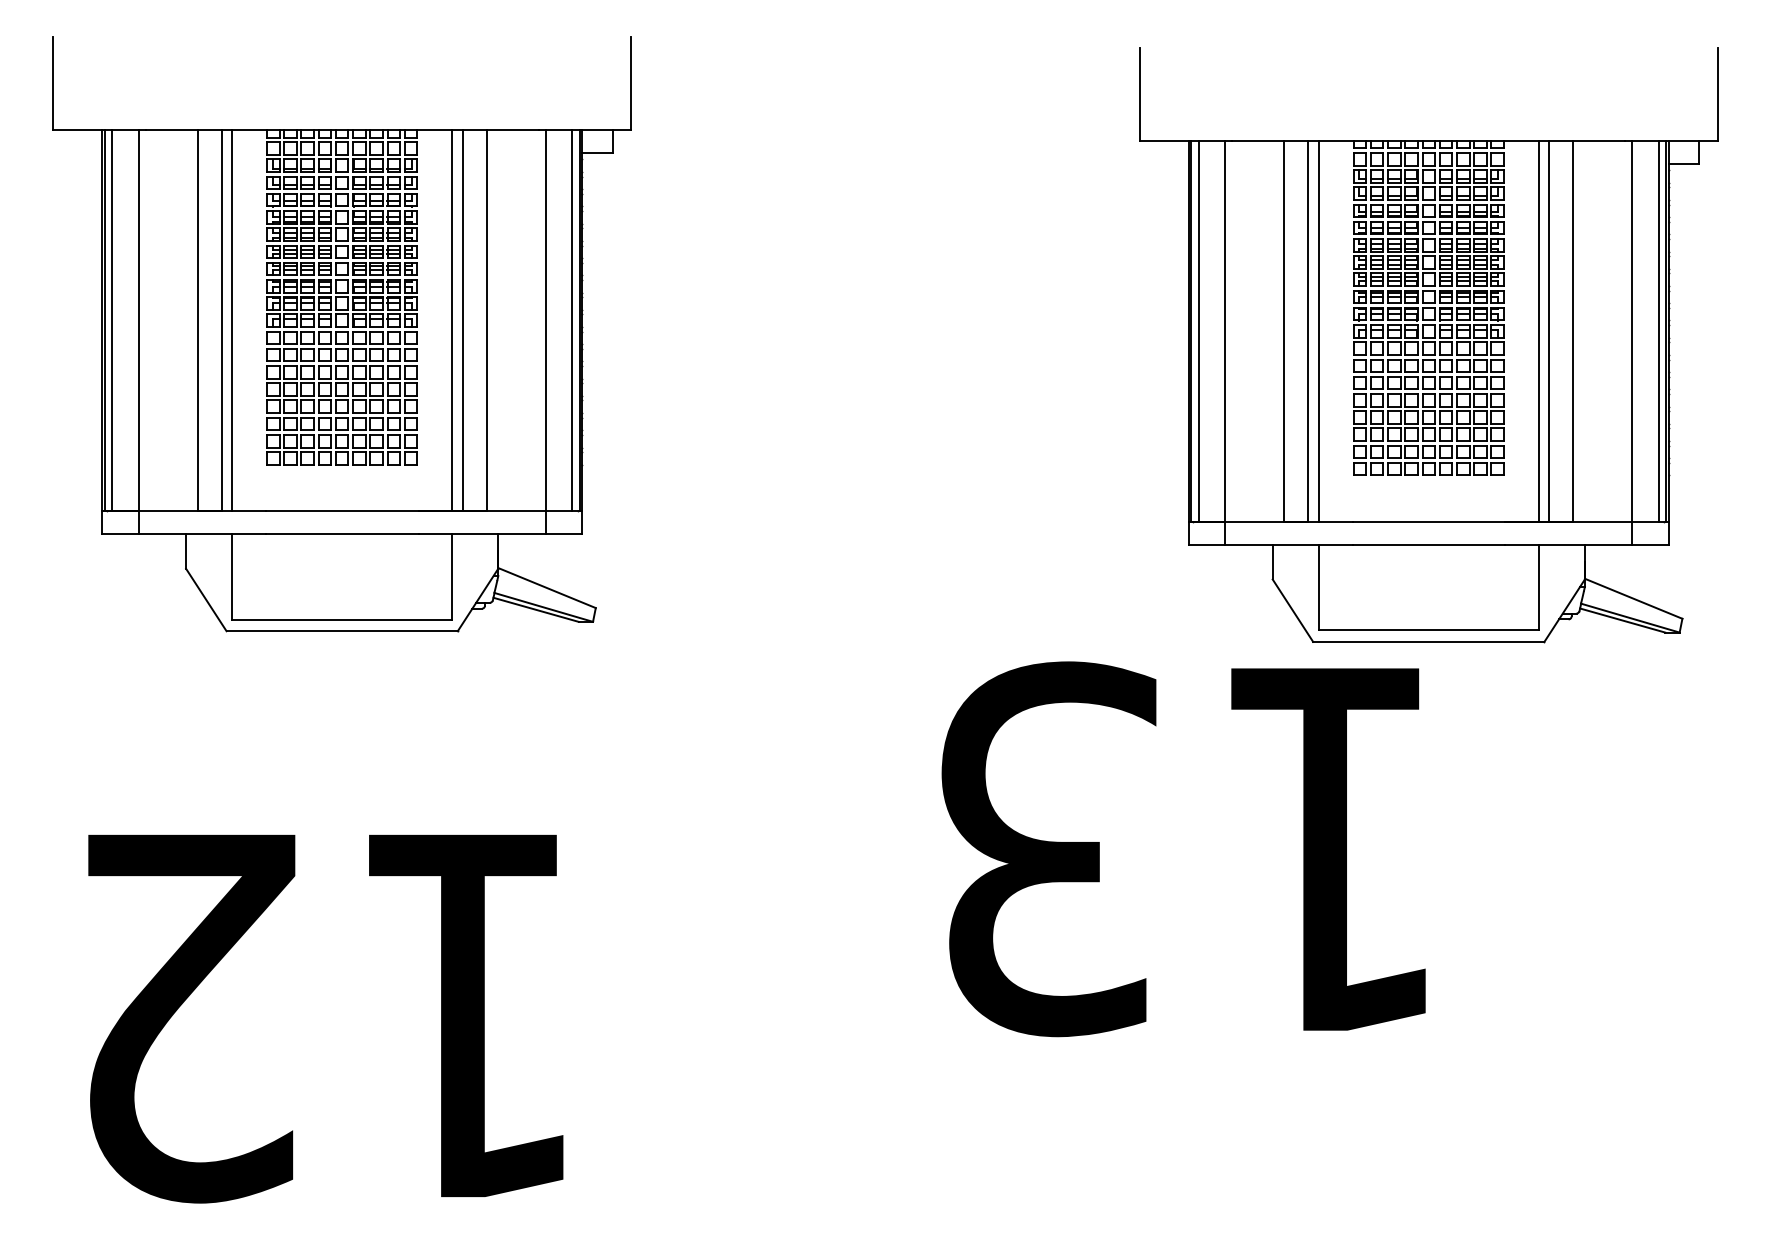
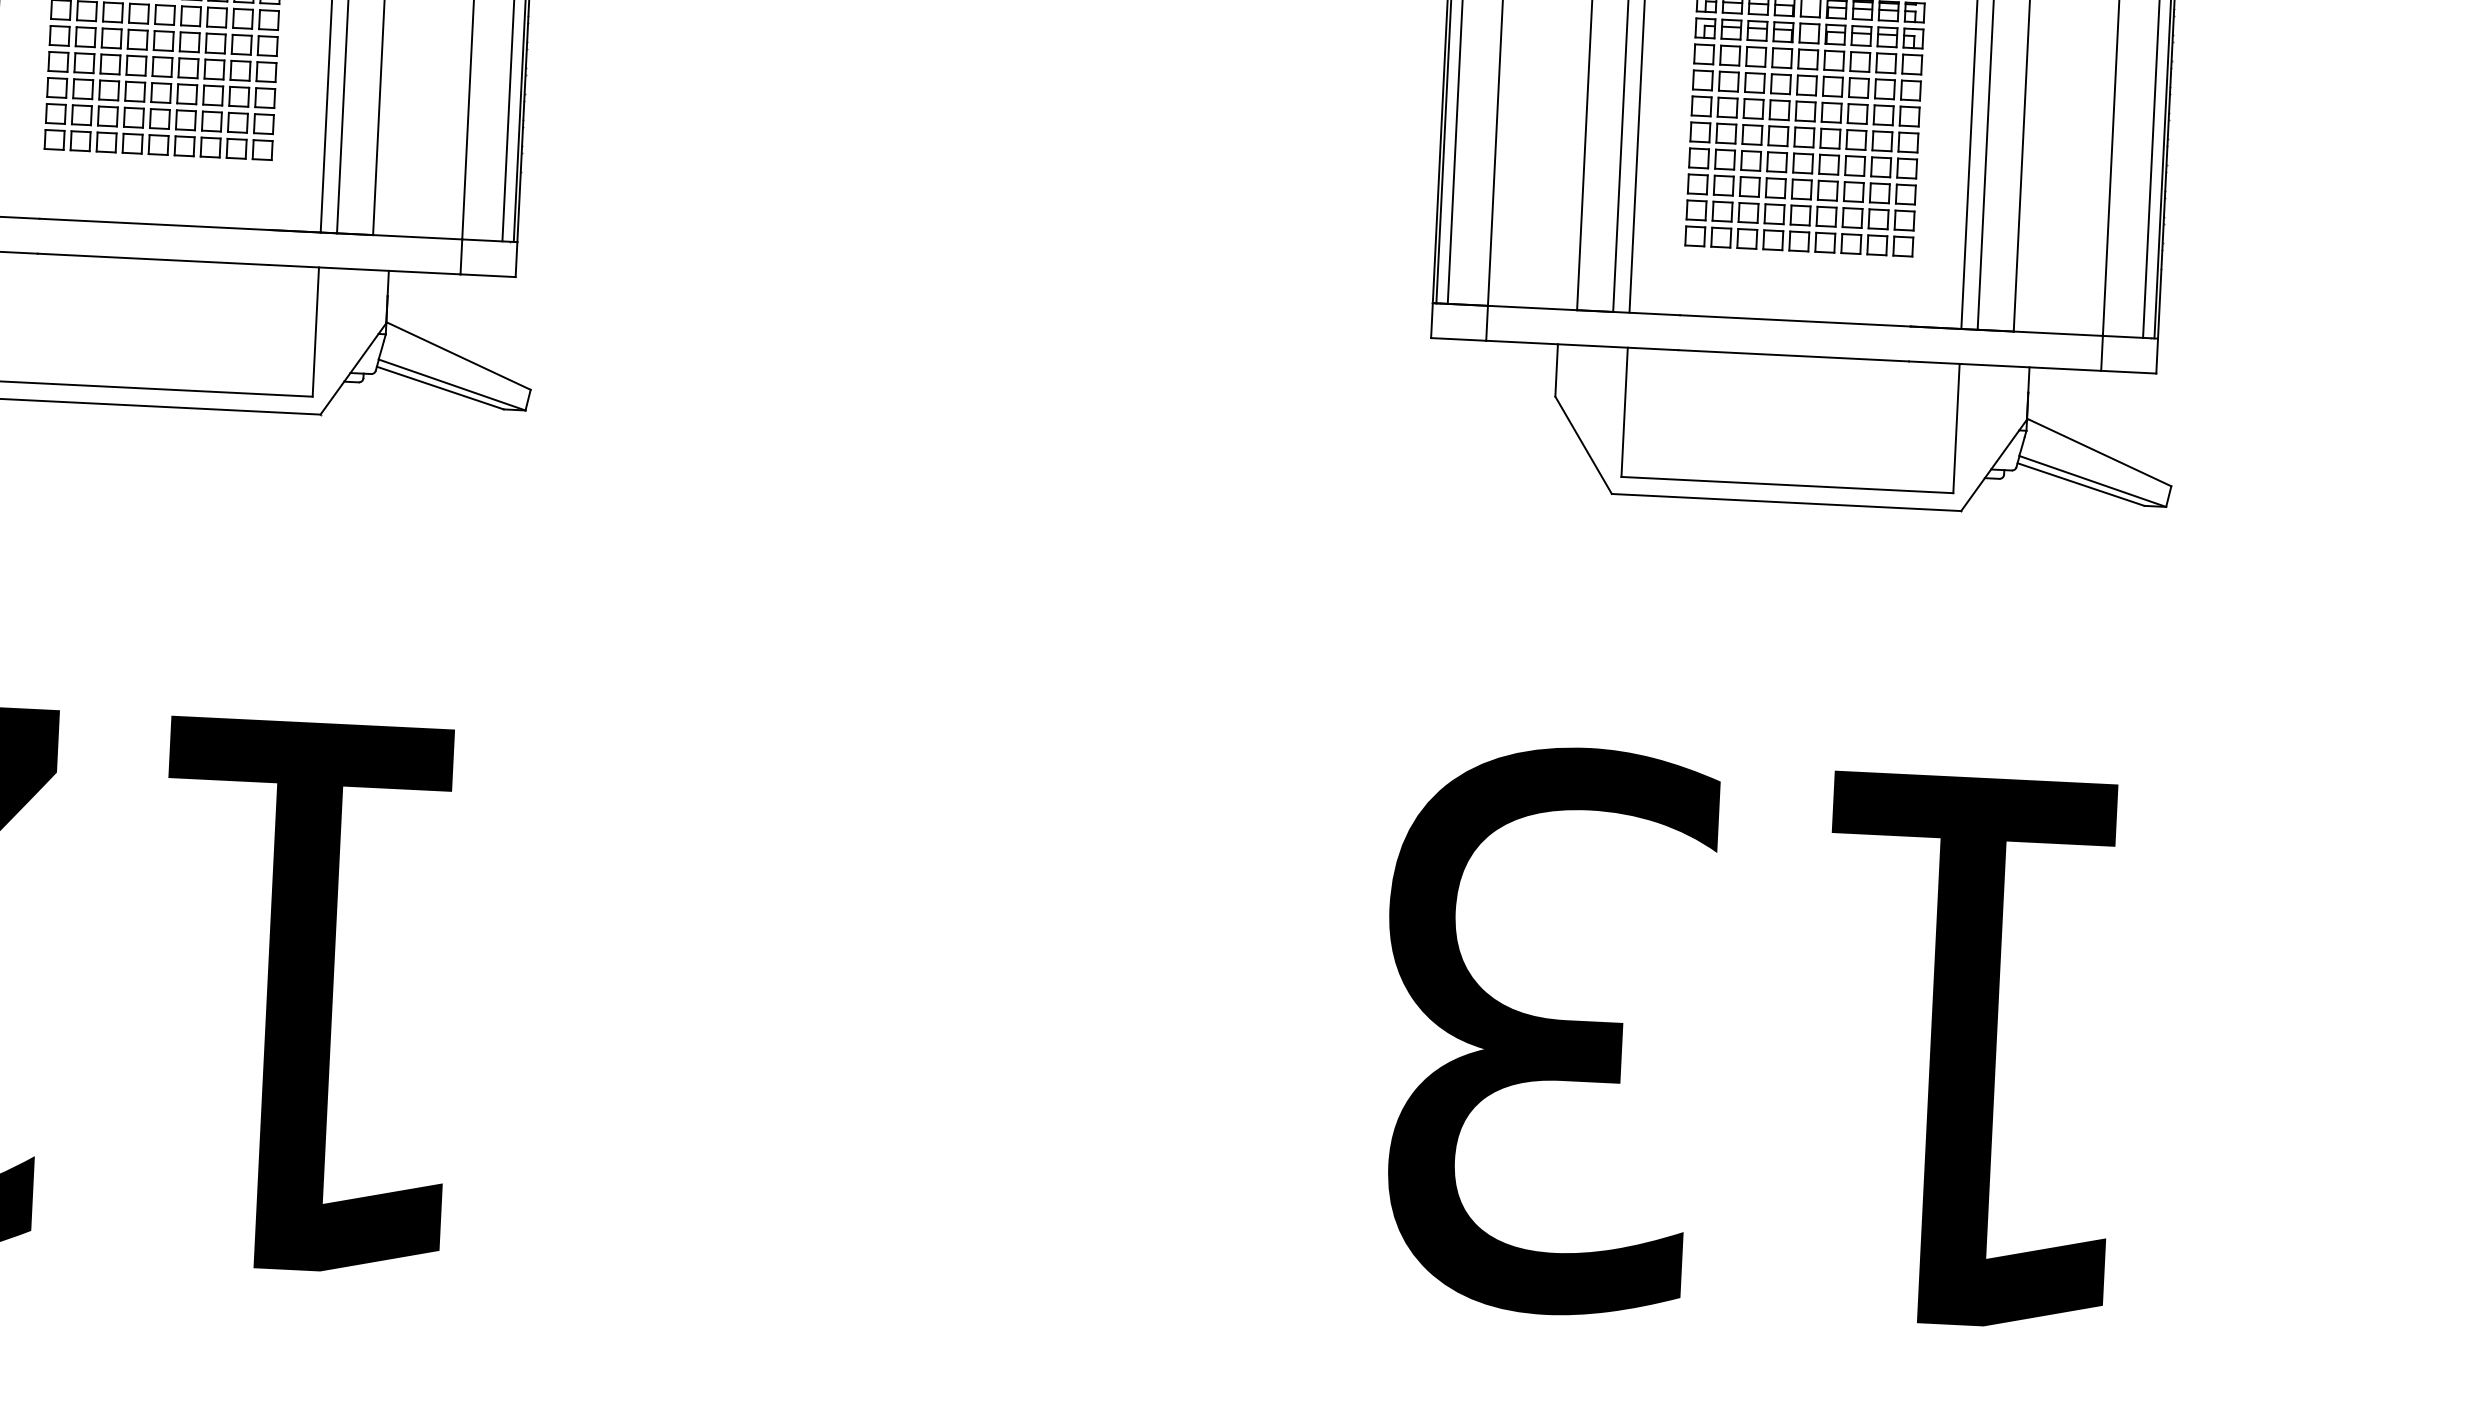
text: (1183, 849) -> (1749, 1040), moved

